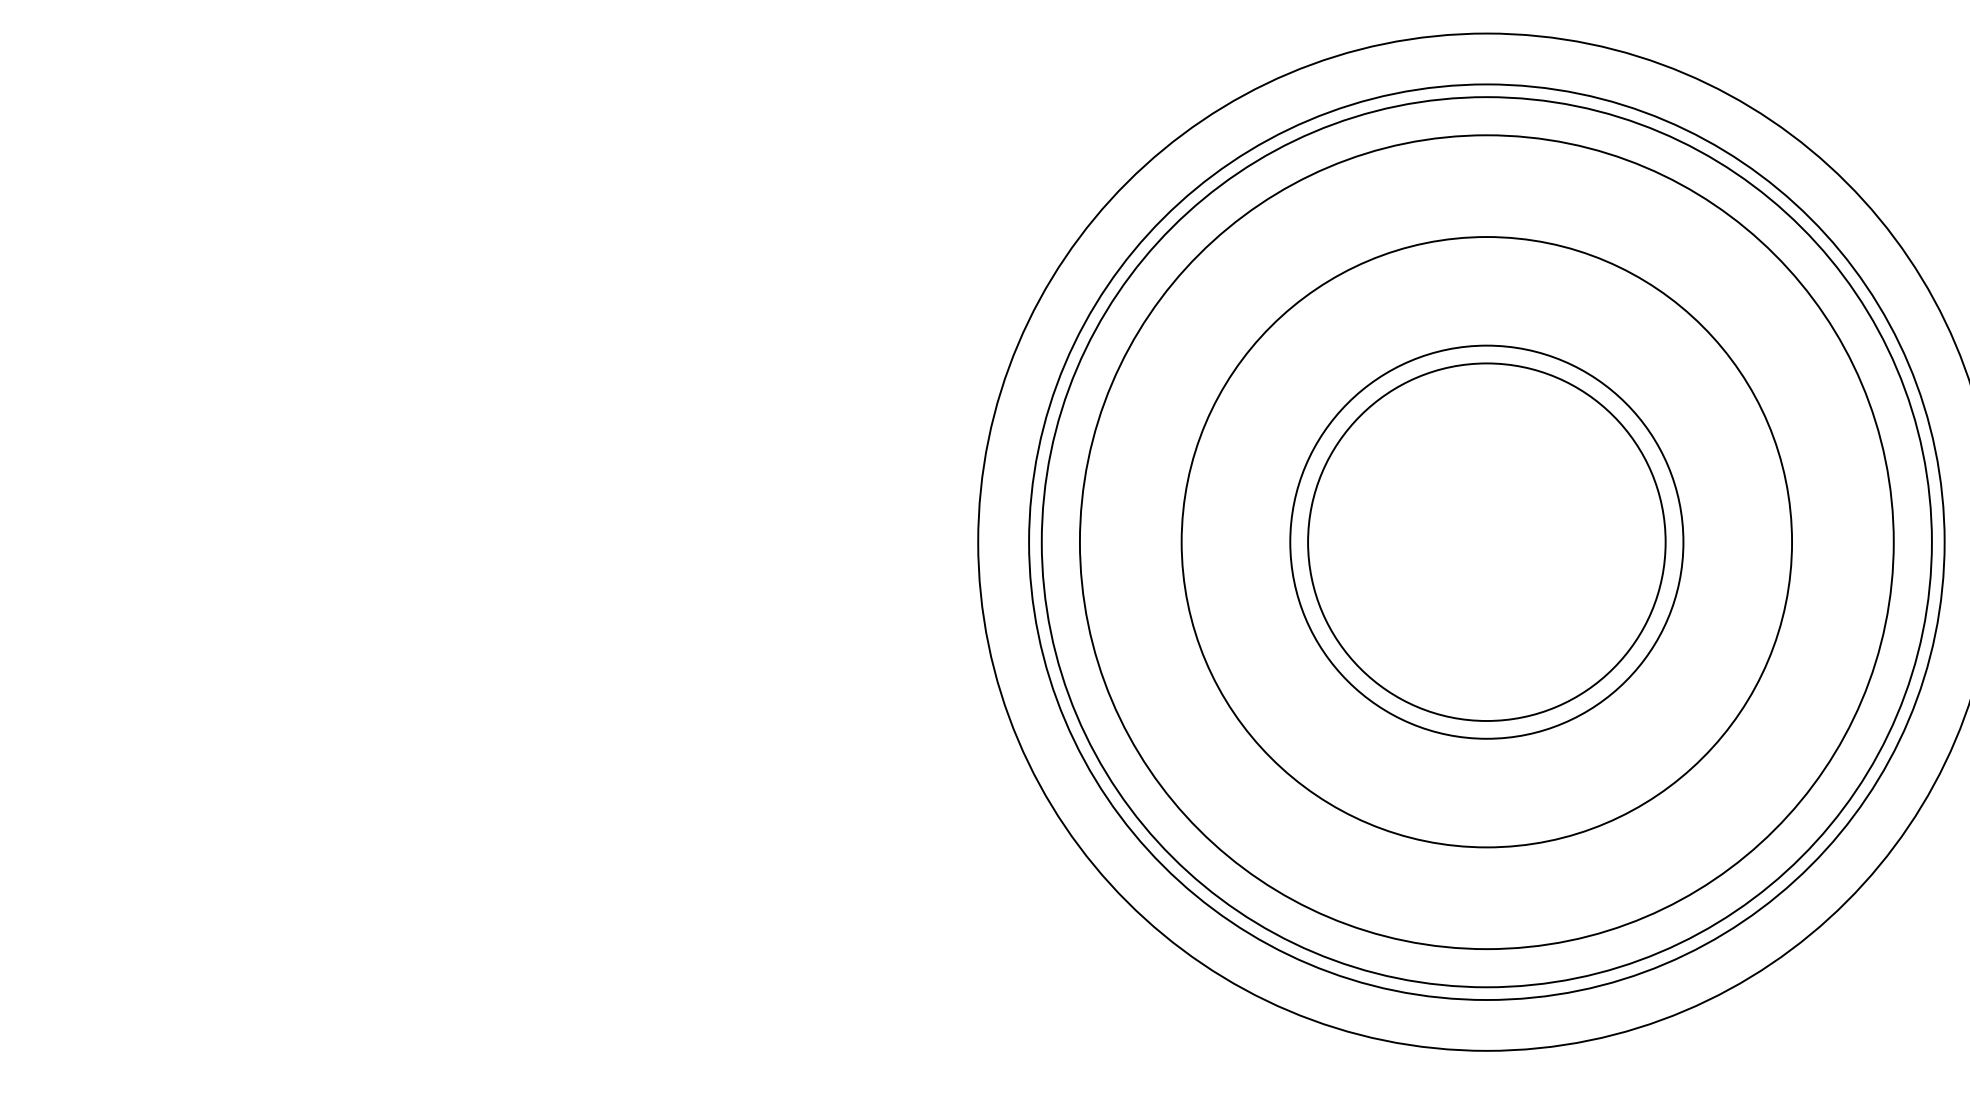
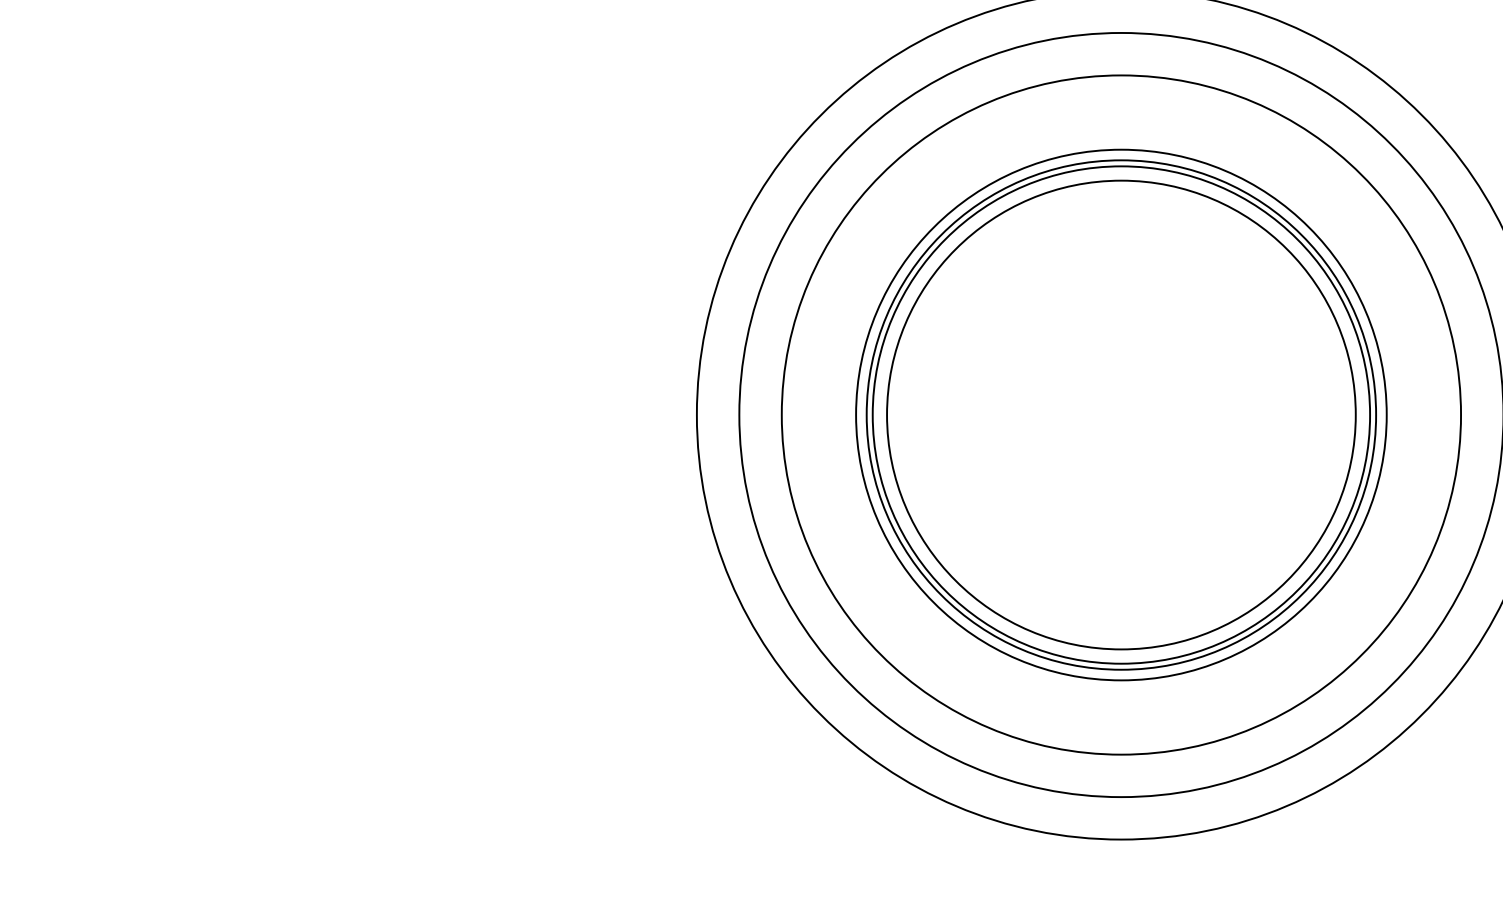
circle: (1486, 542) -> (1121, 415), size x0.71
circle: (1486, 542) -> (1121, 415), size x1.43
circle: (1486, 542) -> (1121, 415), size x1.67

